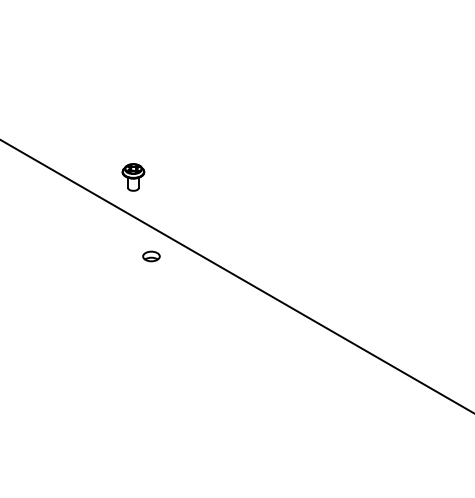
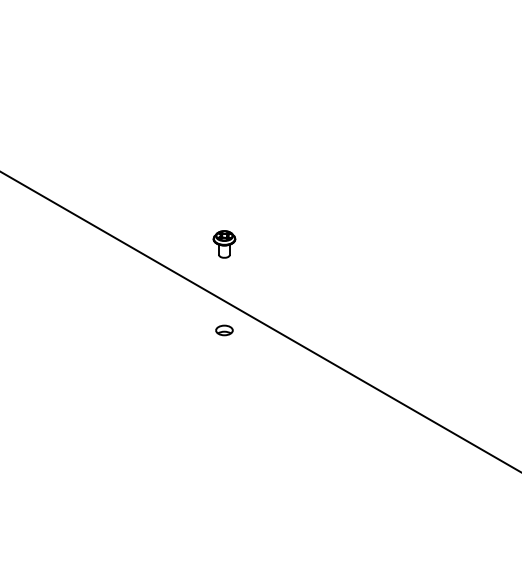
part: (133, 177) -> (224, 244), moved

